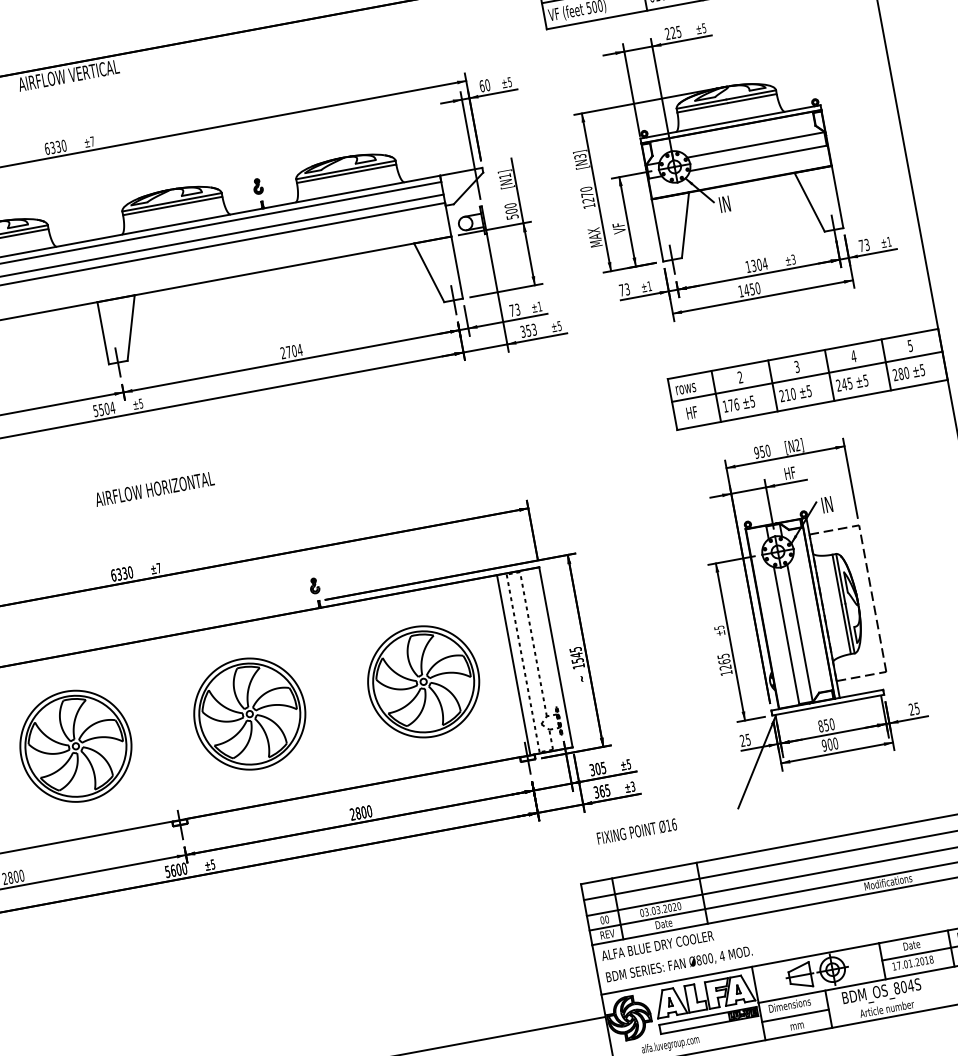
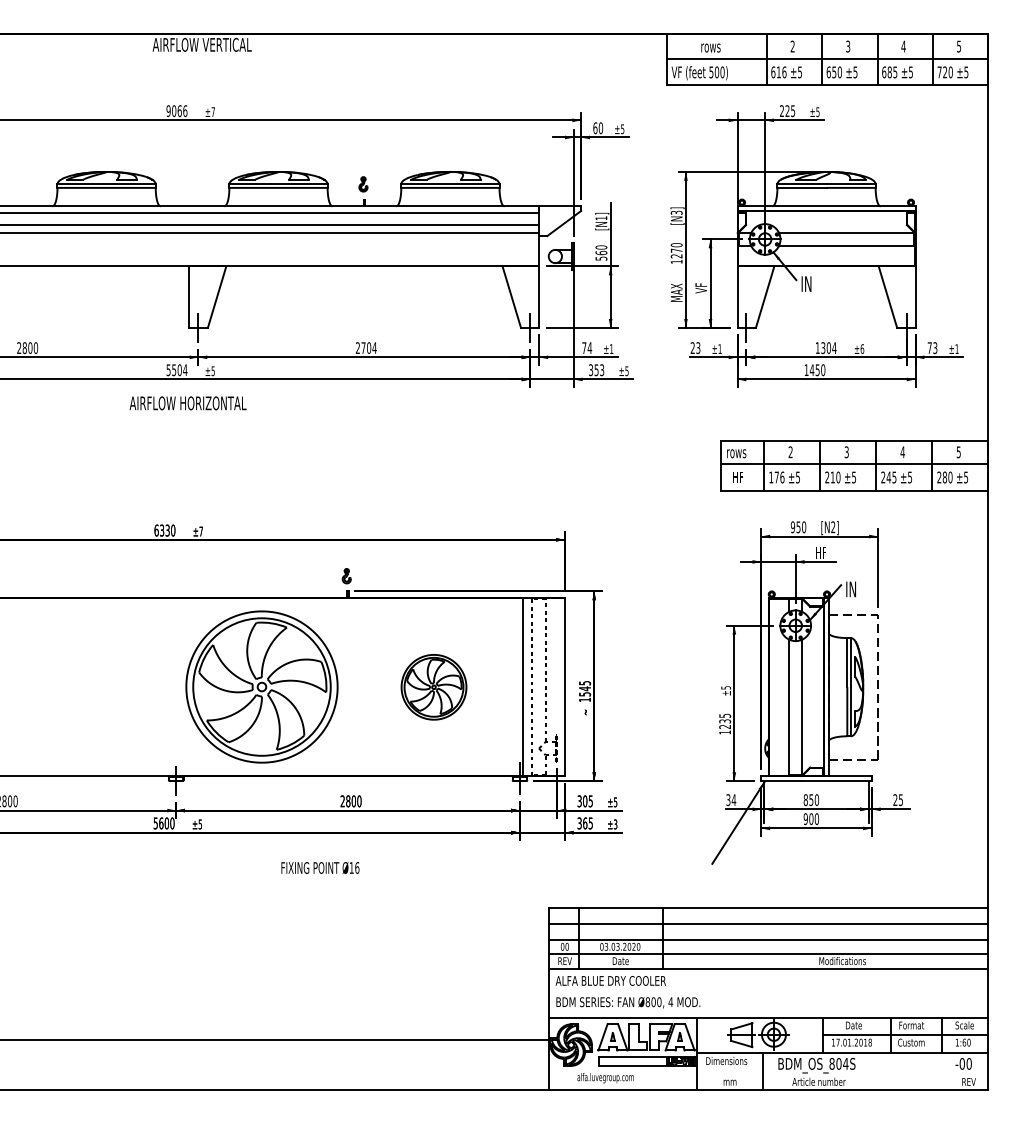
text: (55, 147) -> (176, 111), 6330 -> 9066
text: (510, 210) -> (600, 252), 500 -> 560
text: (793, 258) -> (862, 348), ±3 -> ±6
text: (621, 289) -> (692, 347), 73 -> 23
text: (517, 310) -> (589, 348), 73 -> 74
text: (154, 489) -> (187, 403), moved
text: (724, 661) -> (725, 721), 1265 -> 1235
part: (423, 682) -> (433, 687), size x0.6
part: (250, 714) -> (262, 687), size x1.4
text: (745, 740) -> (731, 800), 25 -> 34
part: (76, 746) -> (90, 687), removed
text: (636, 830) -> (320, 867), moved
line: (795, 1016) -> (730, 1072), removed

